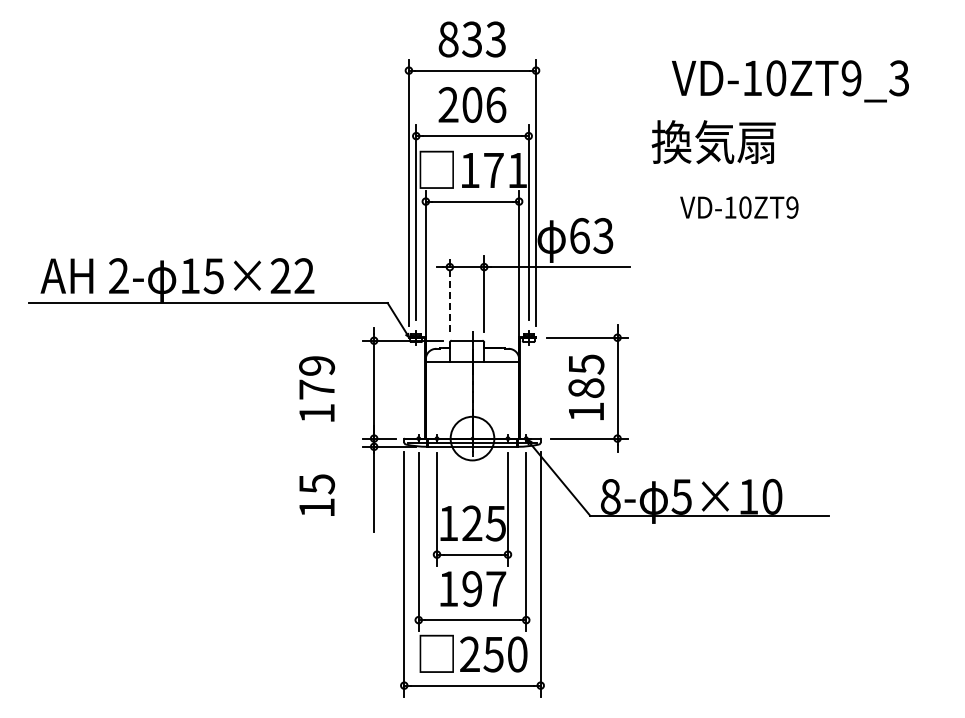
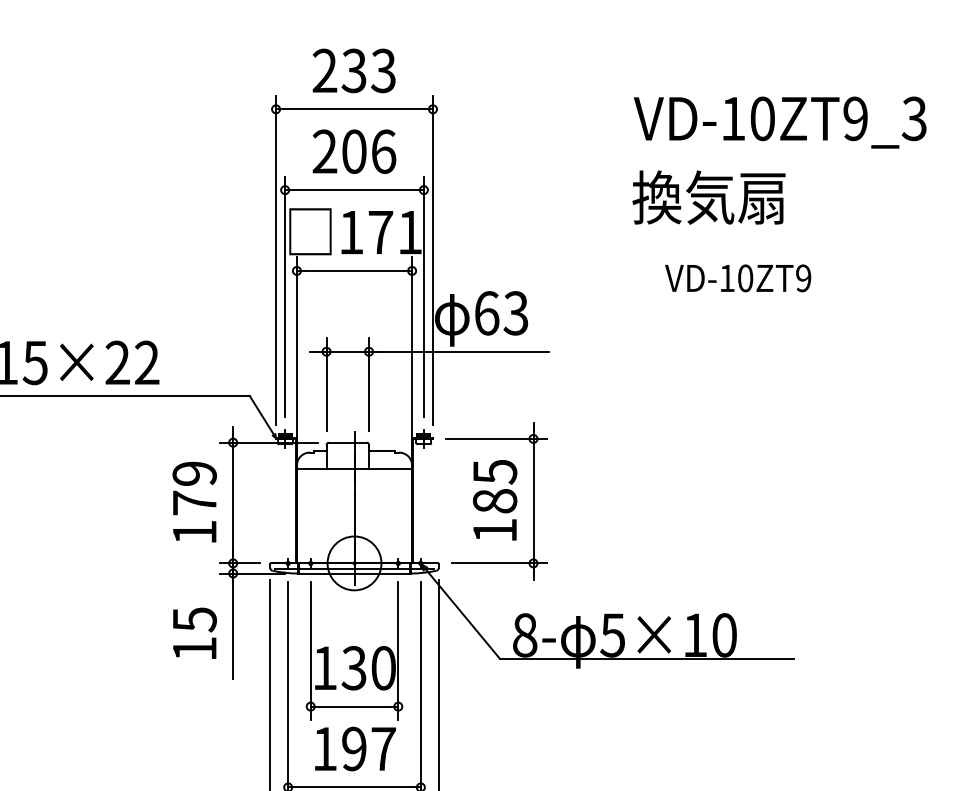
text: (448, 39) -> (324, 70), 833 -> 233
text: (790, 81) -> (780, 122), moved
text: (713, 142) -> (708, 198), moved
text: (739, 207) -> (738, 278), moved
line: (449, 293) -> (326, 384), dashed -> solid
text: (317, 388) -> (195, 501), moved
text: (317, 494) -> (195, 632), moved
text: (484, 523) -> (369, 668), 125 -> 130

